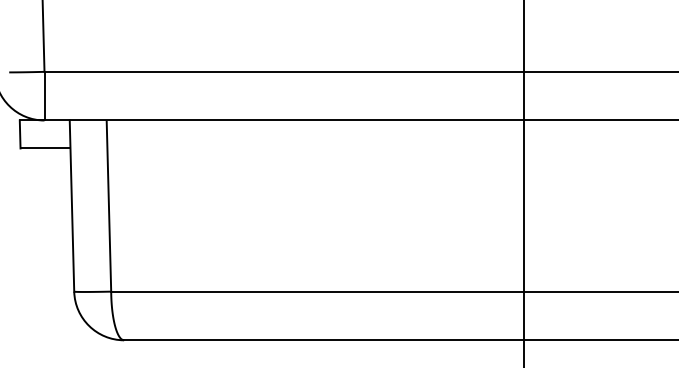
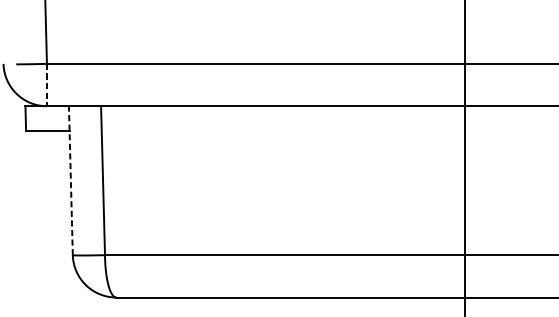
line: (44, 96) -> (46, 85), solid -> dashed
line: (71, 206) -> (70, 181), solid -> dashed

